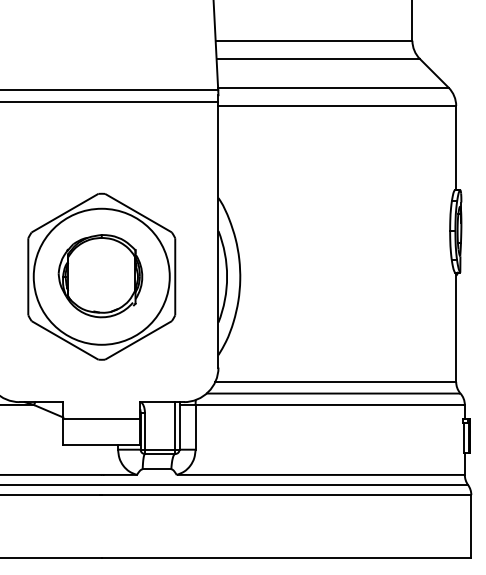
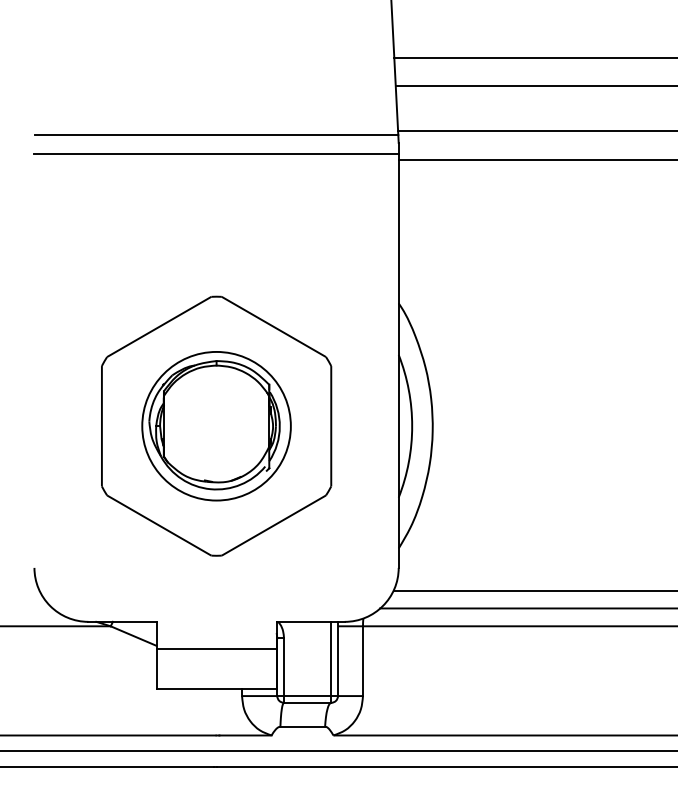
circle: (101, 276) -> (216, 425), size x0.7

